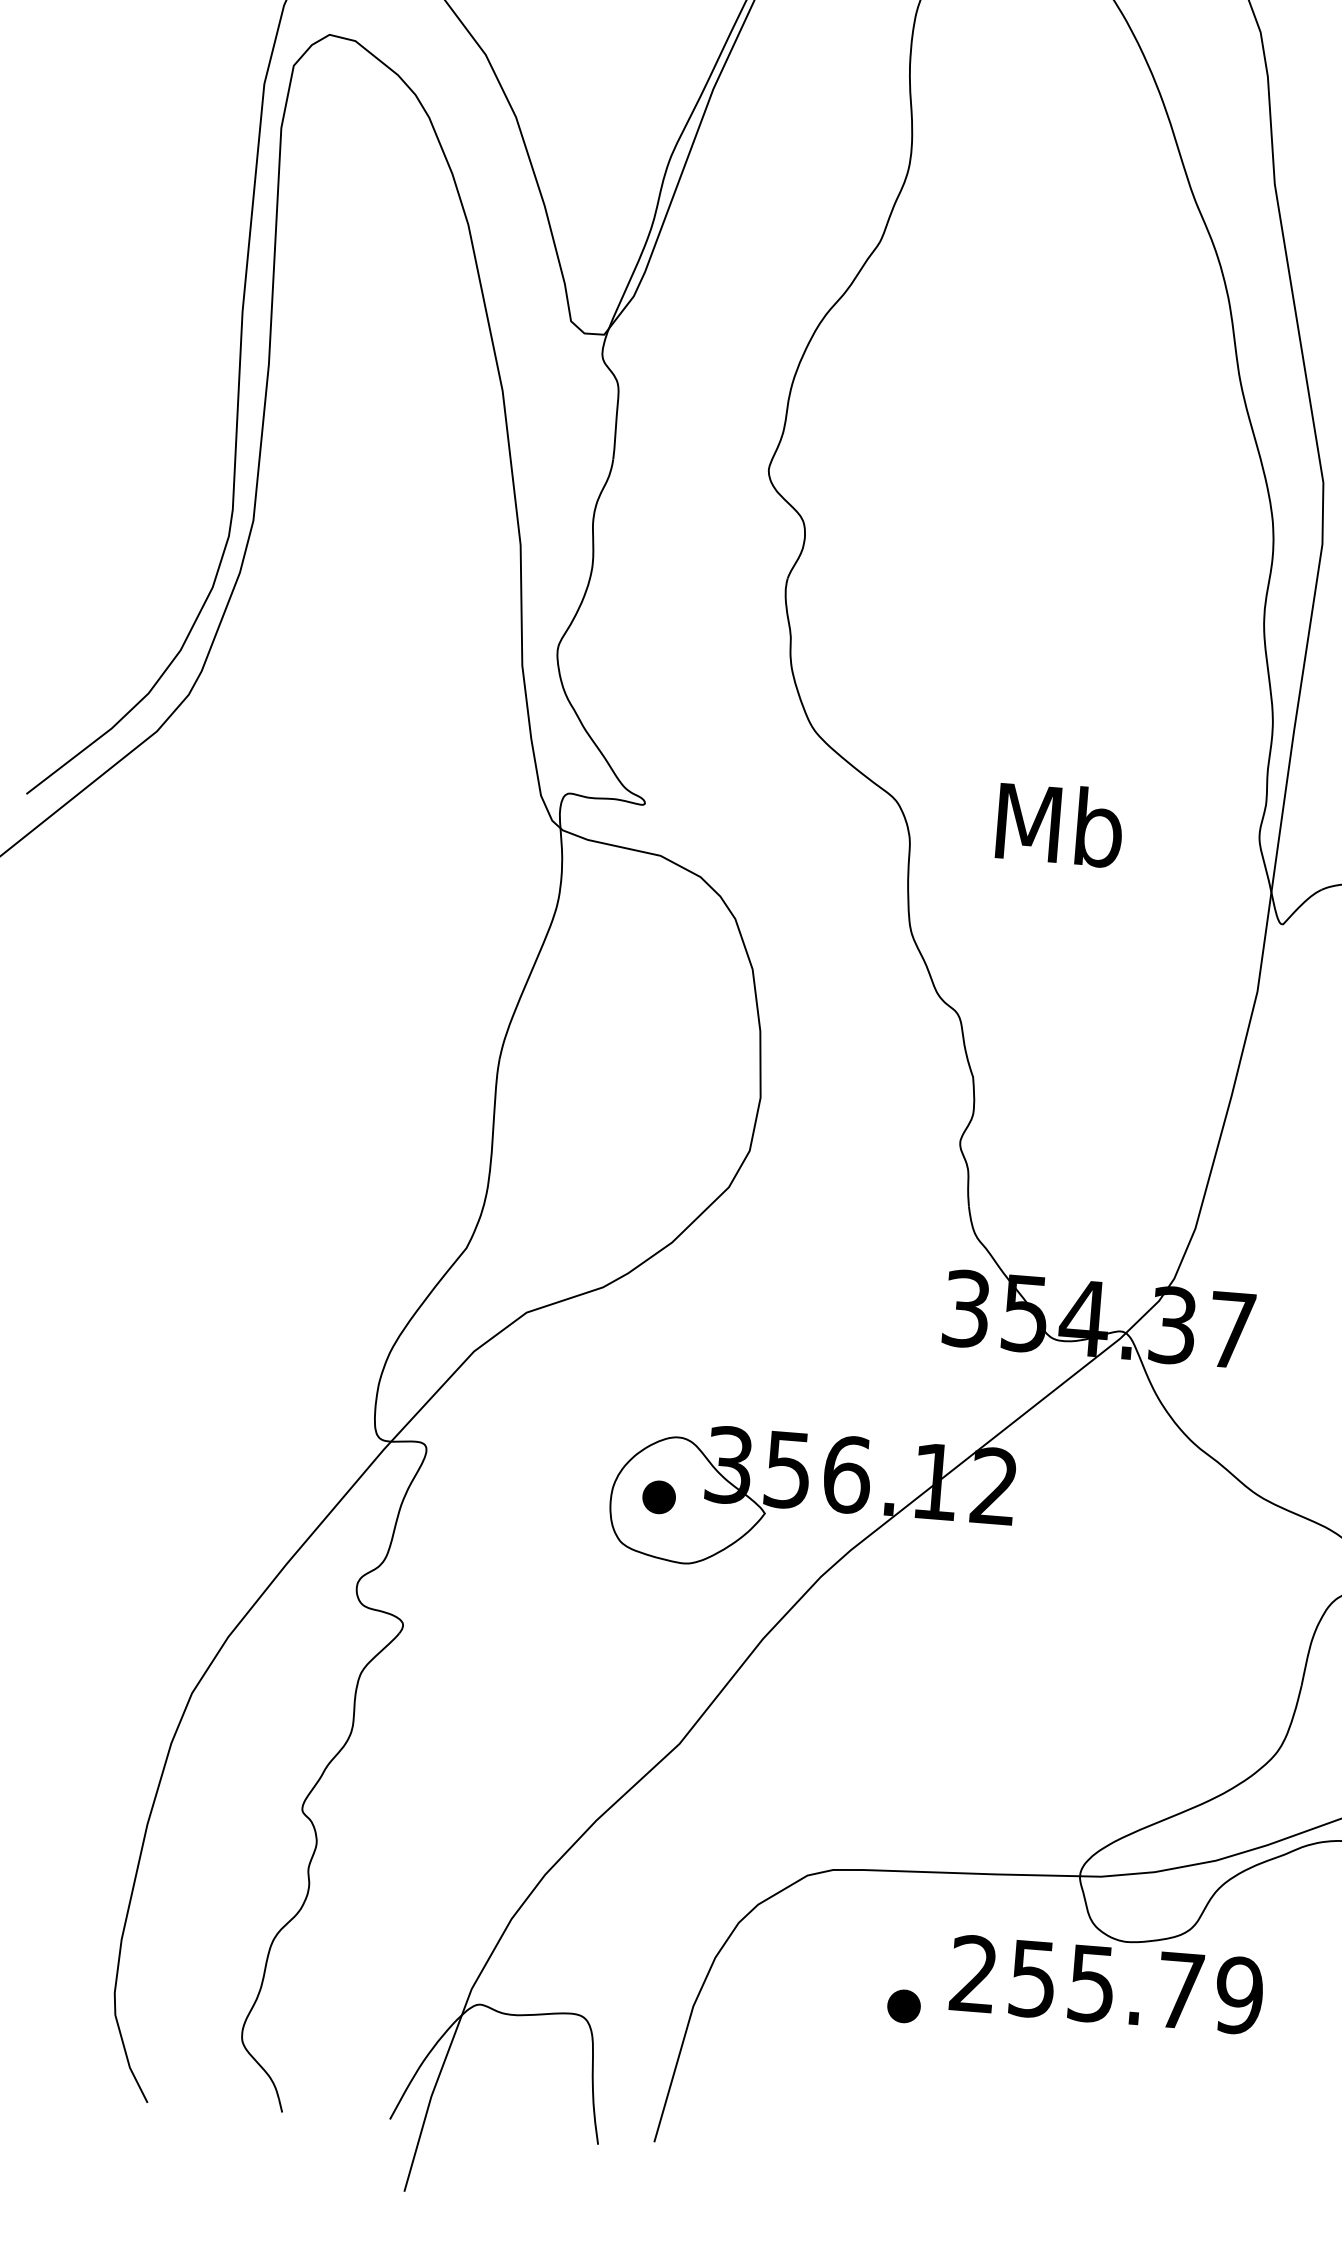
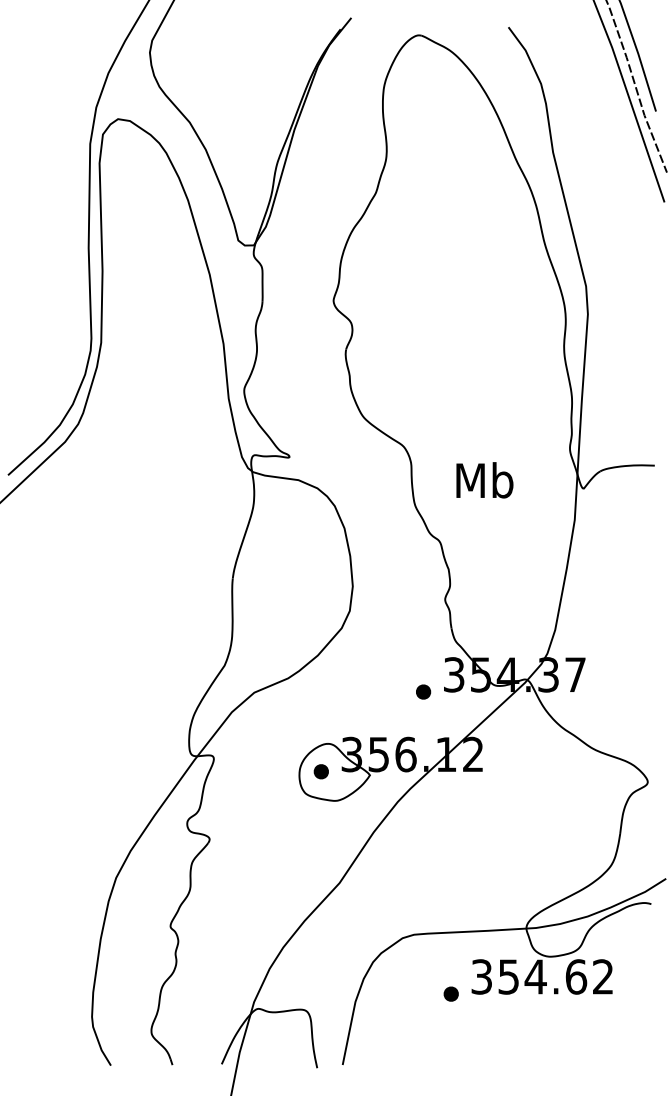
text: (1059, 824) -> (484, 480), moved
part: (896, 1339) -> (423, 691), added
text: (1106, 1983) -> (542, 976), 255.79 -> 354.62

